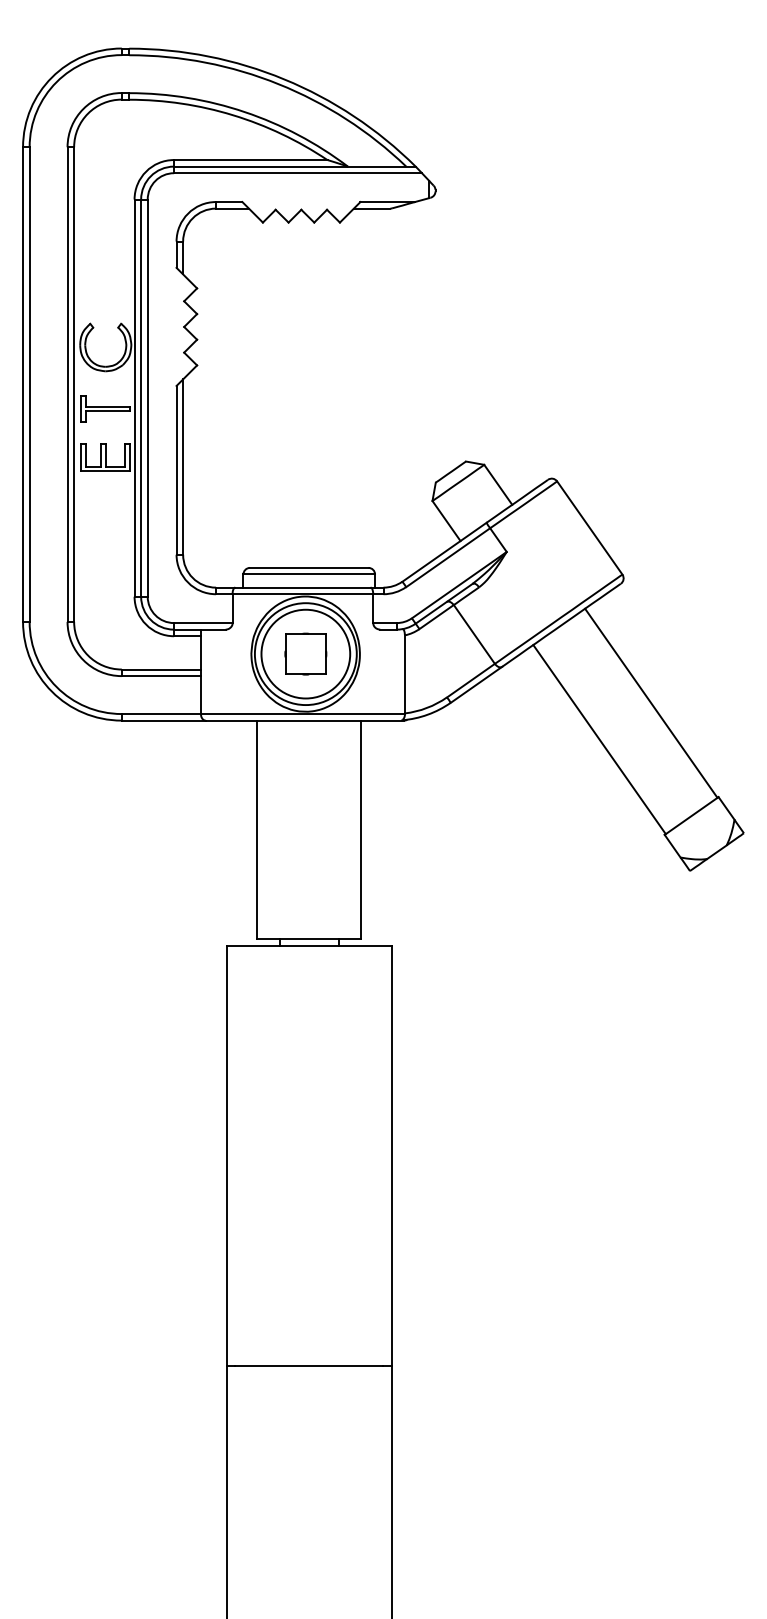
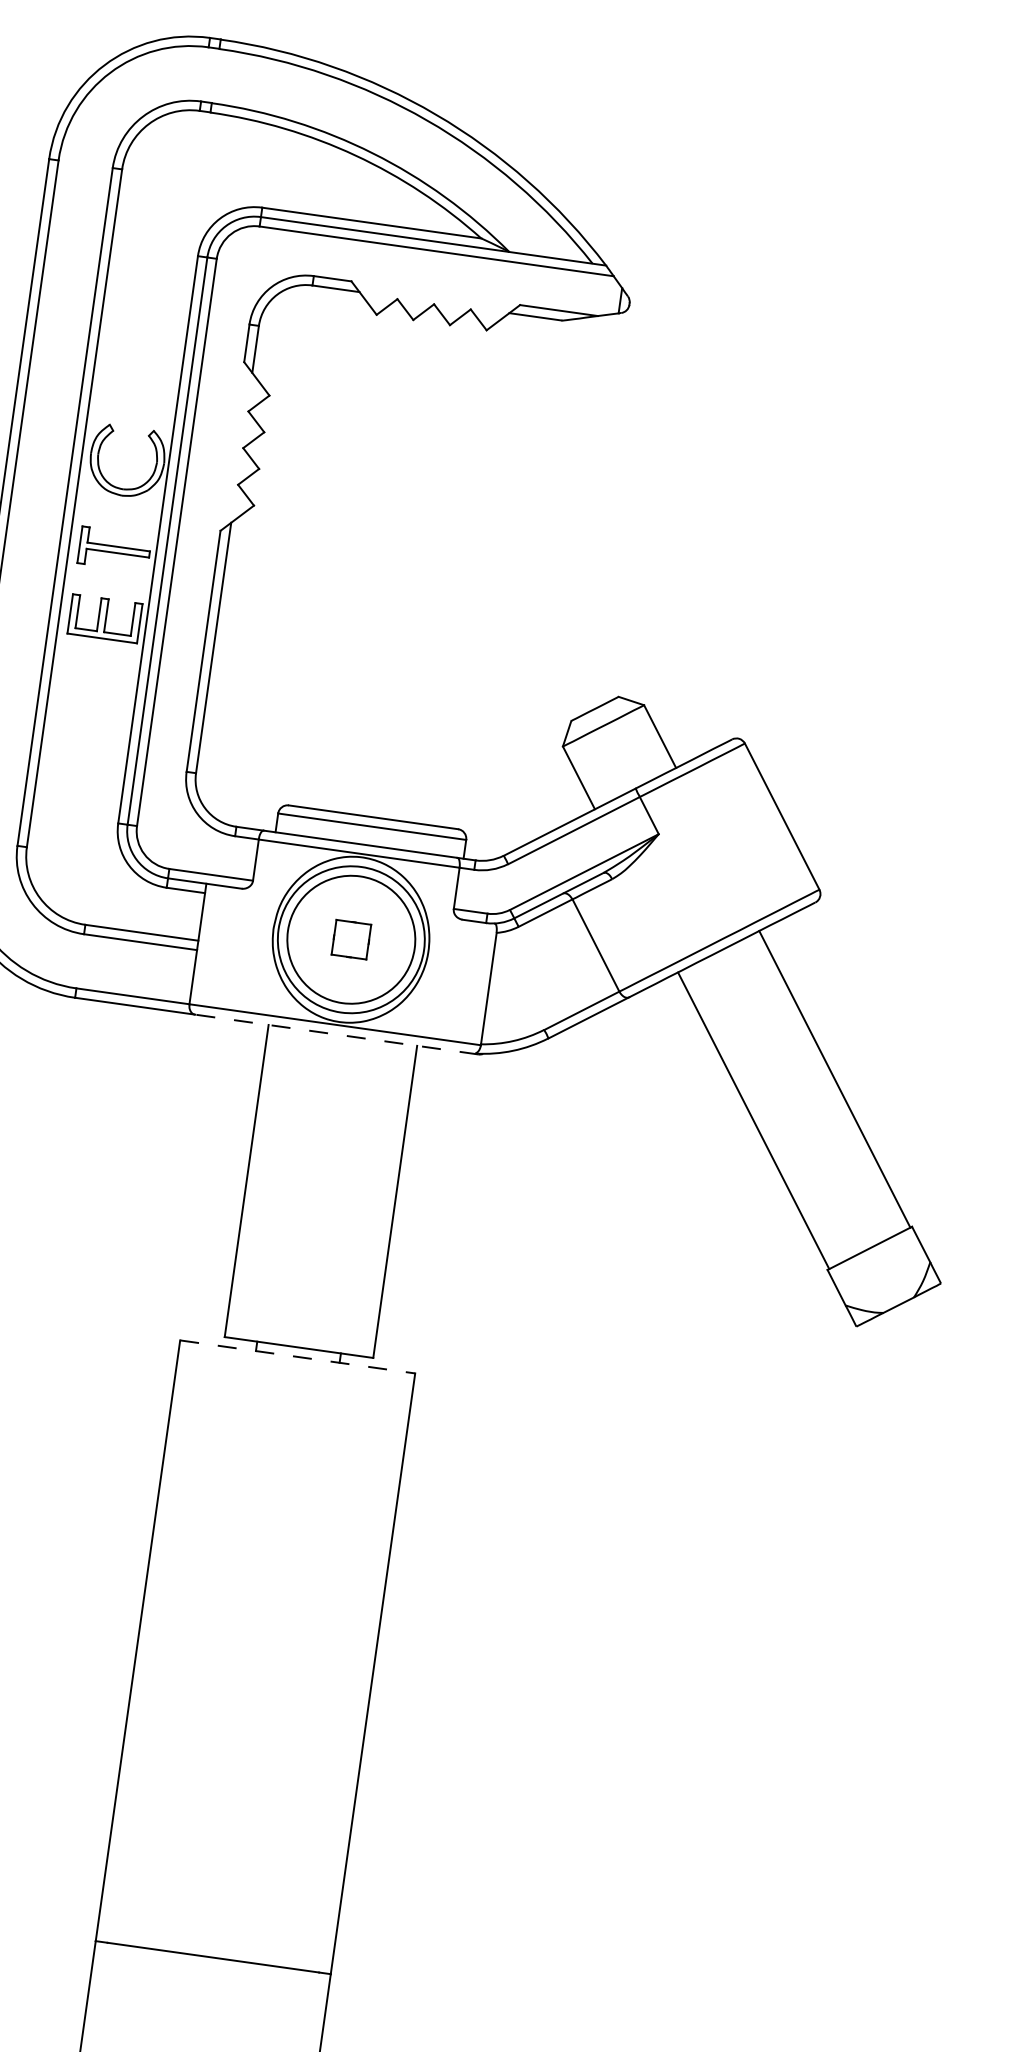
part: (305, 653) -> (350, 938), size x0.6
line: (304, 720) -> (336, 1034), solid -> dashed
line: (309, 945) -> (298, 1356), solid -> dashed

